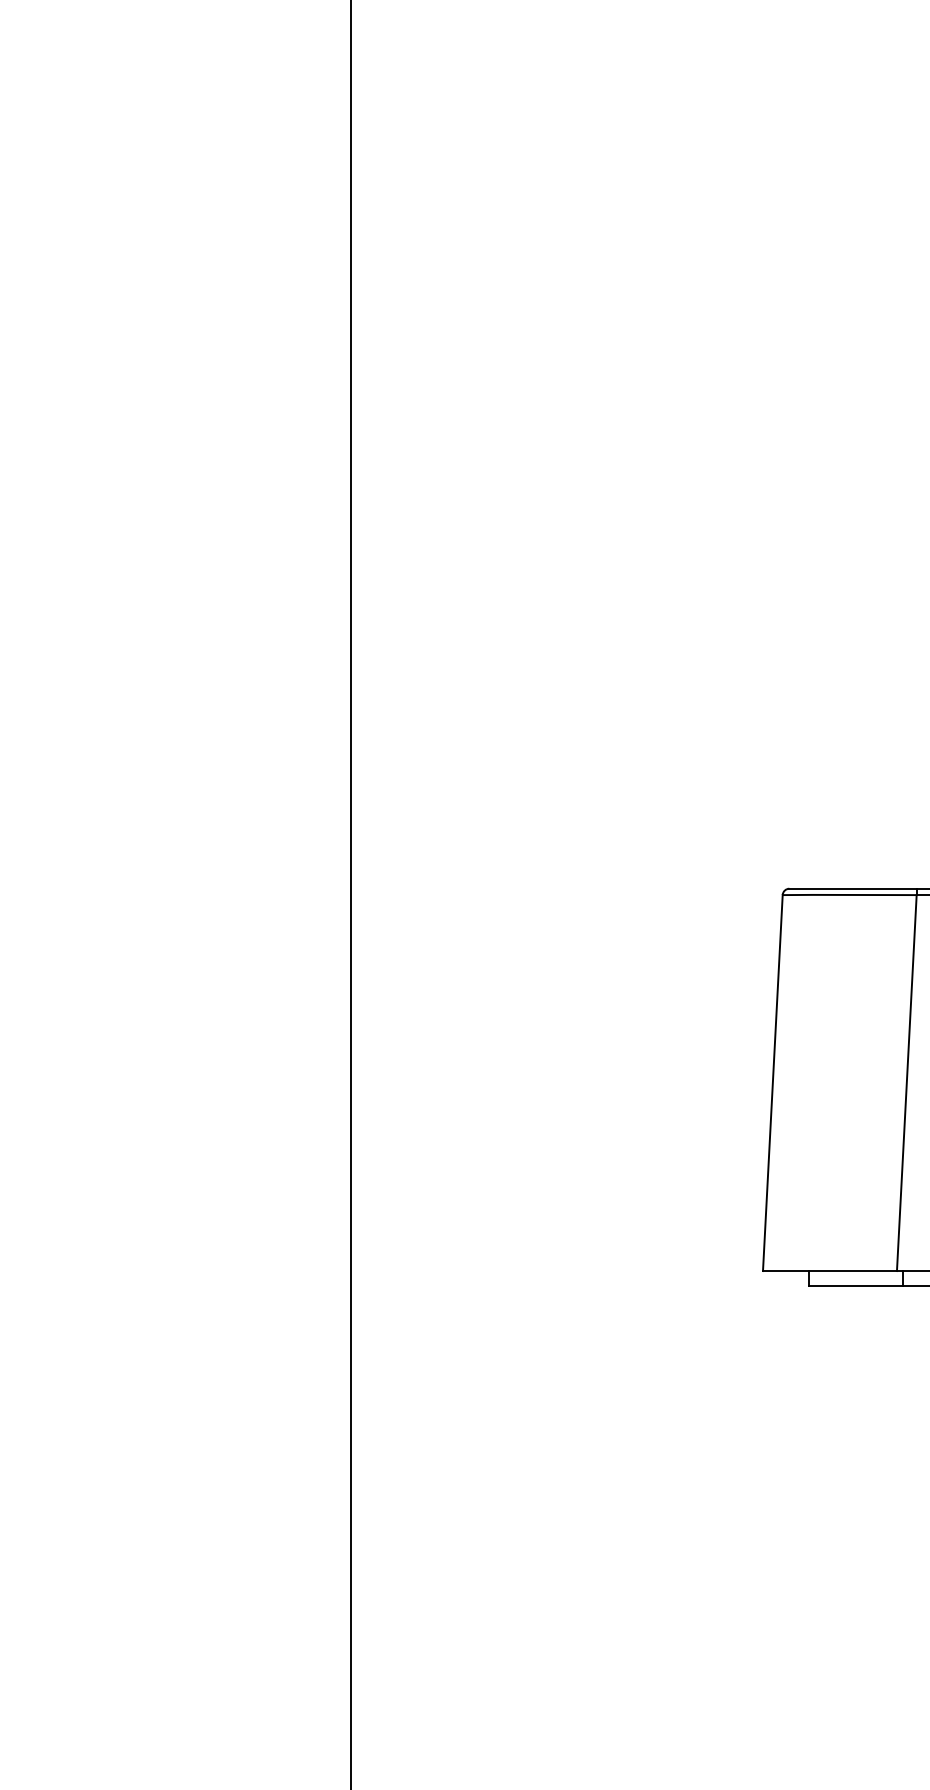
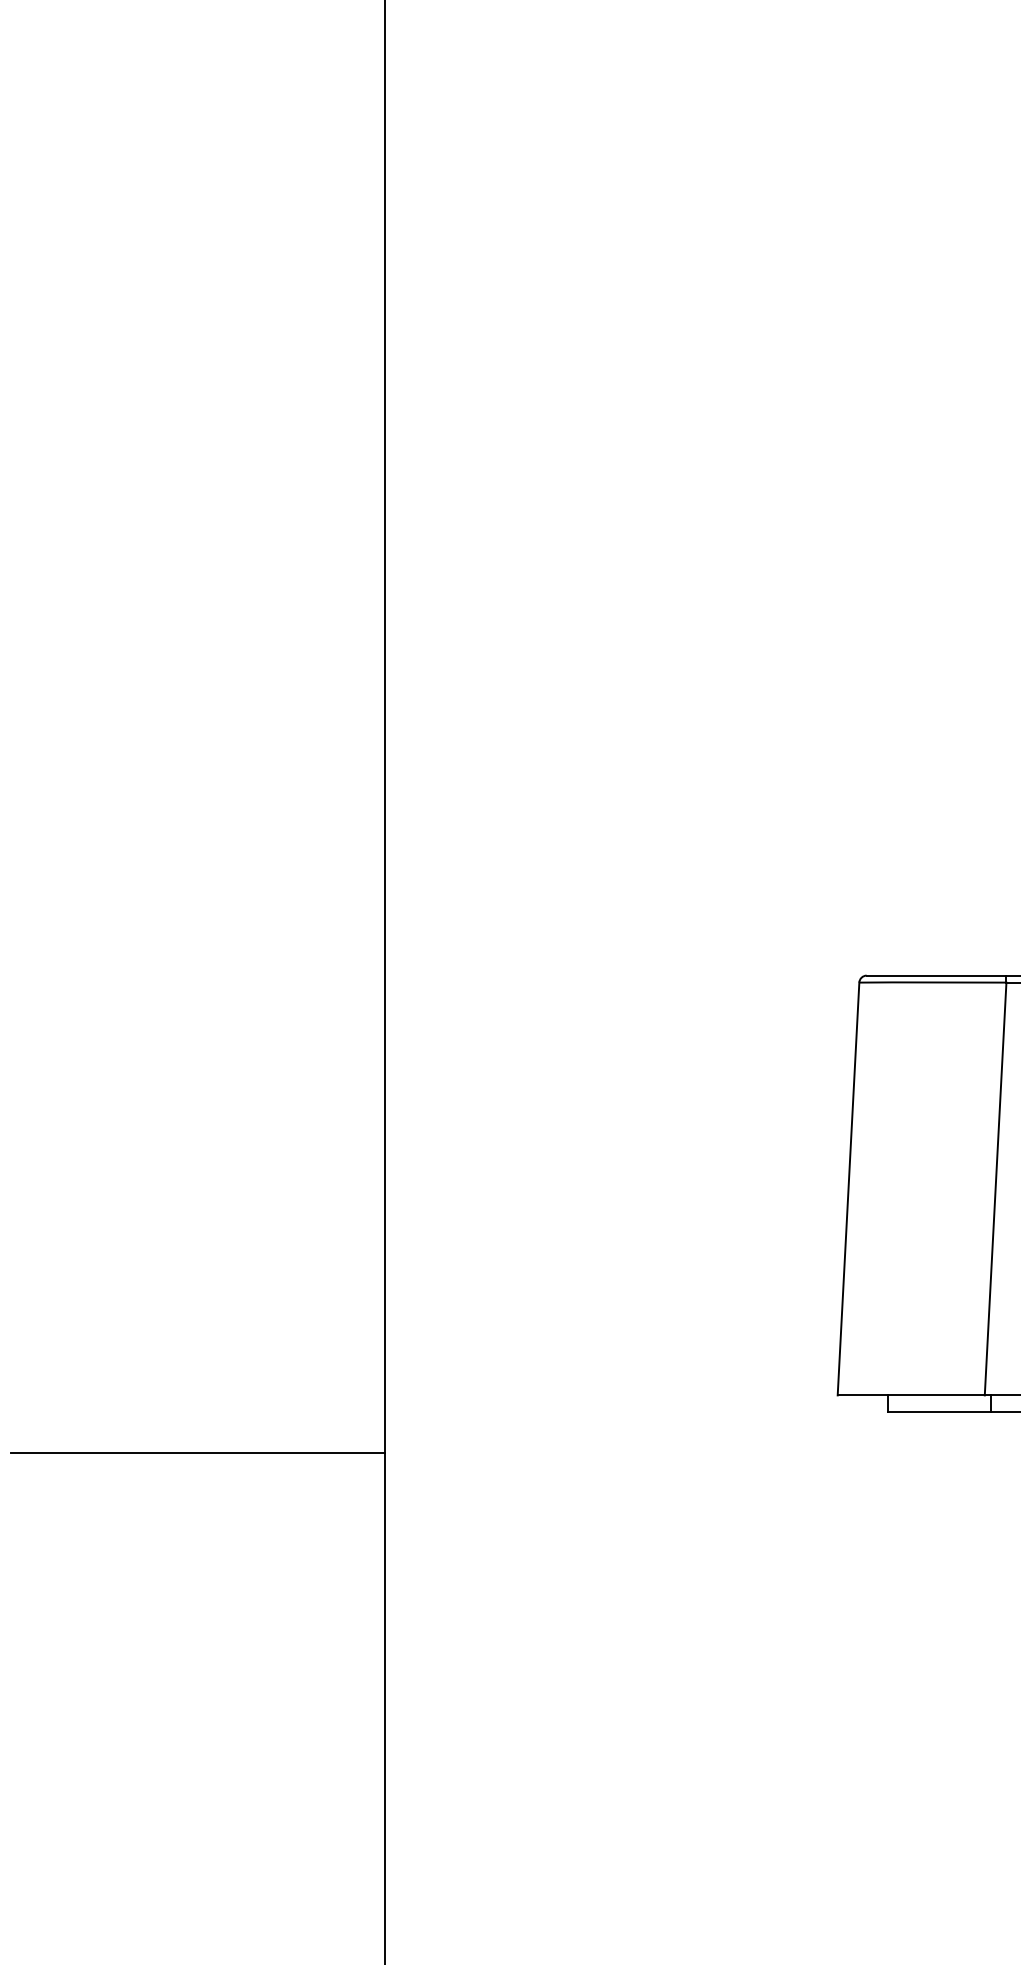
line: (179, 1323) -> (197, 1452), added

